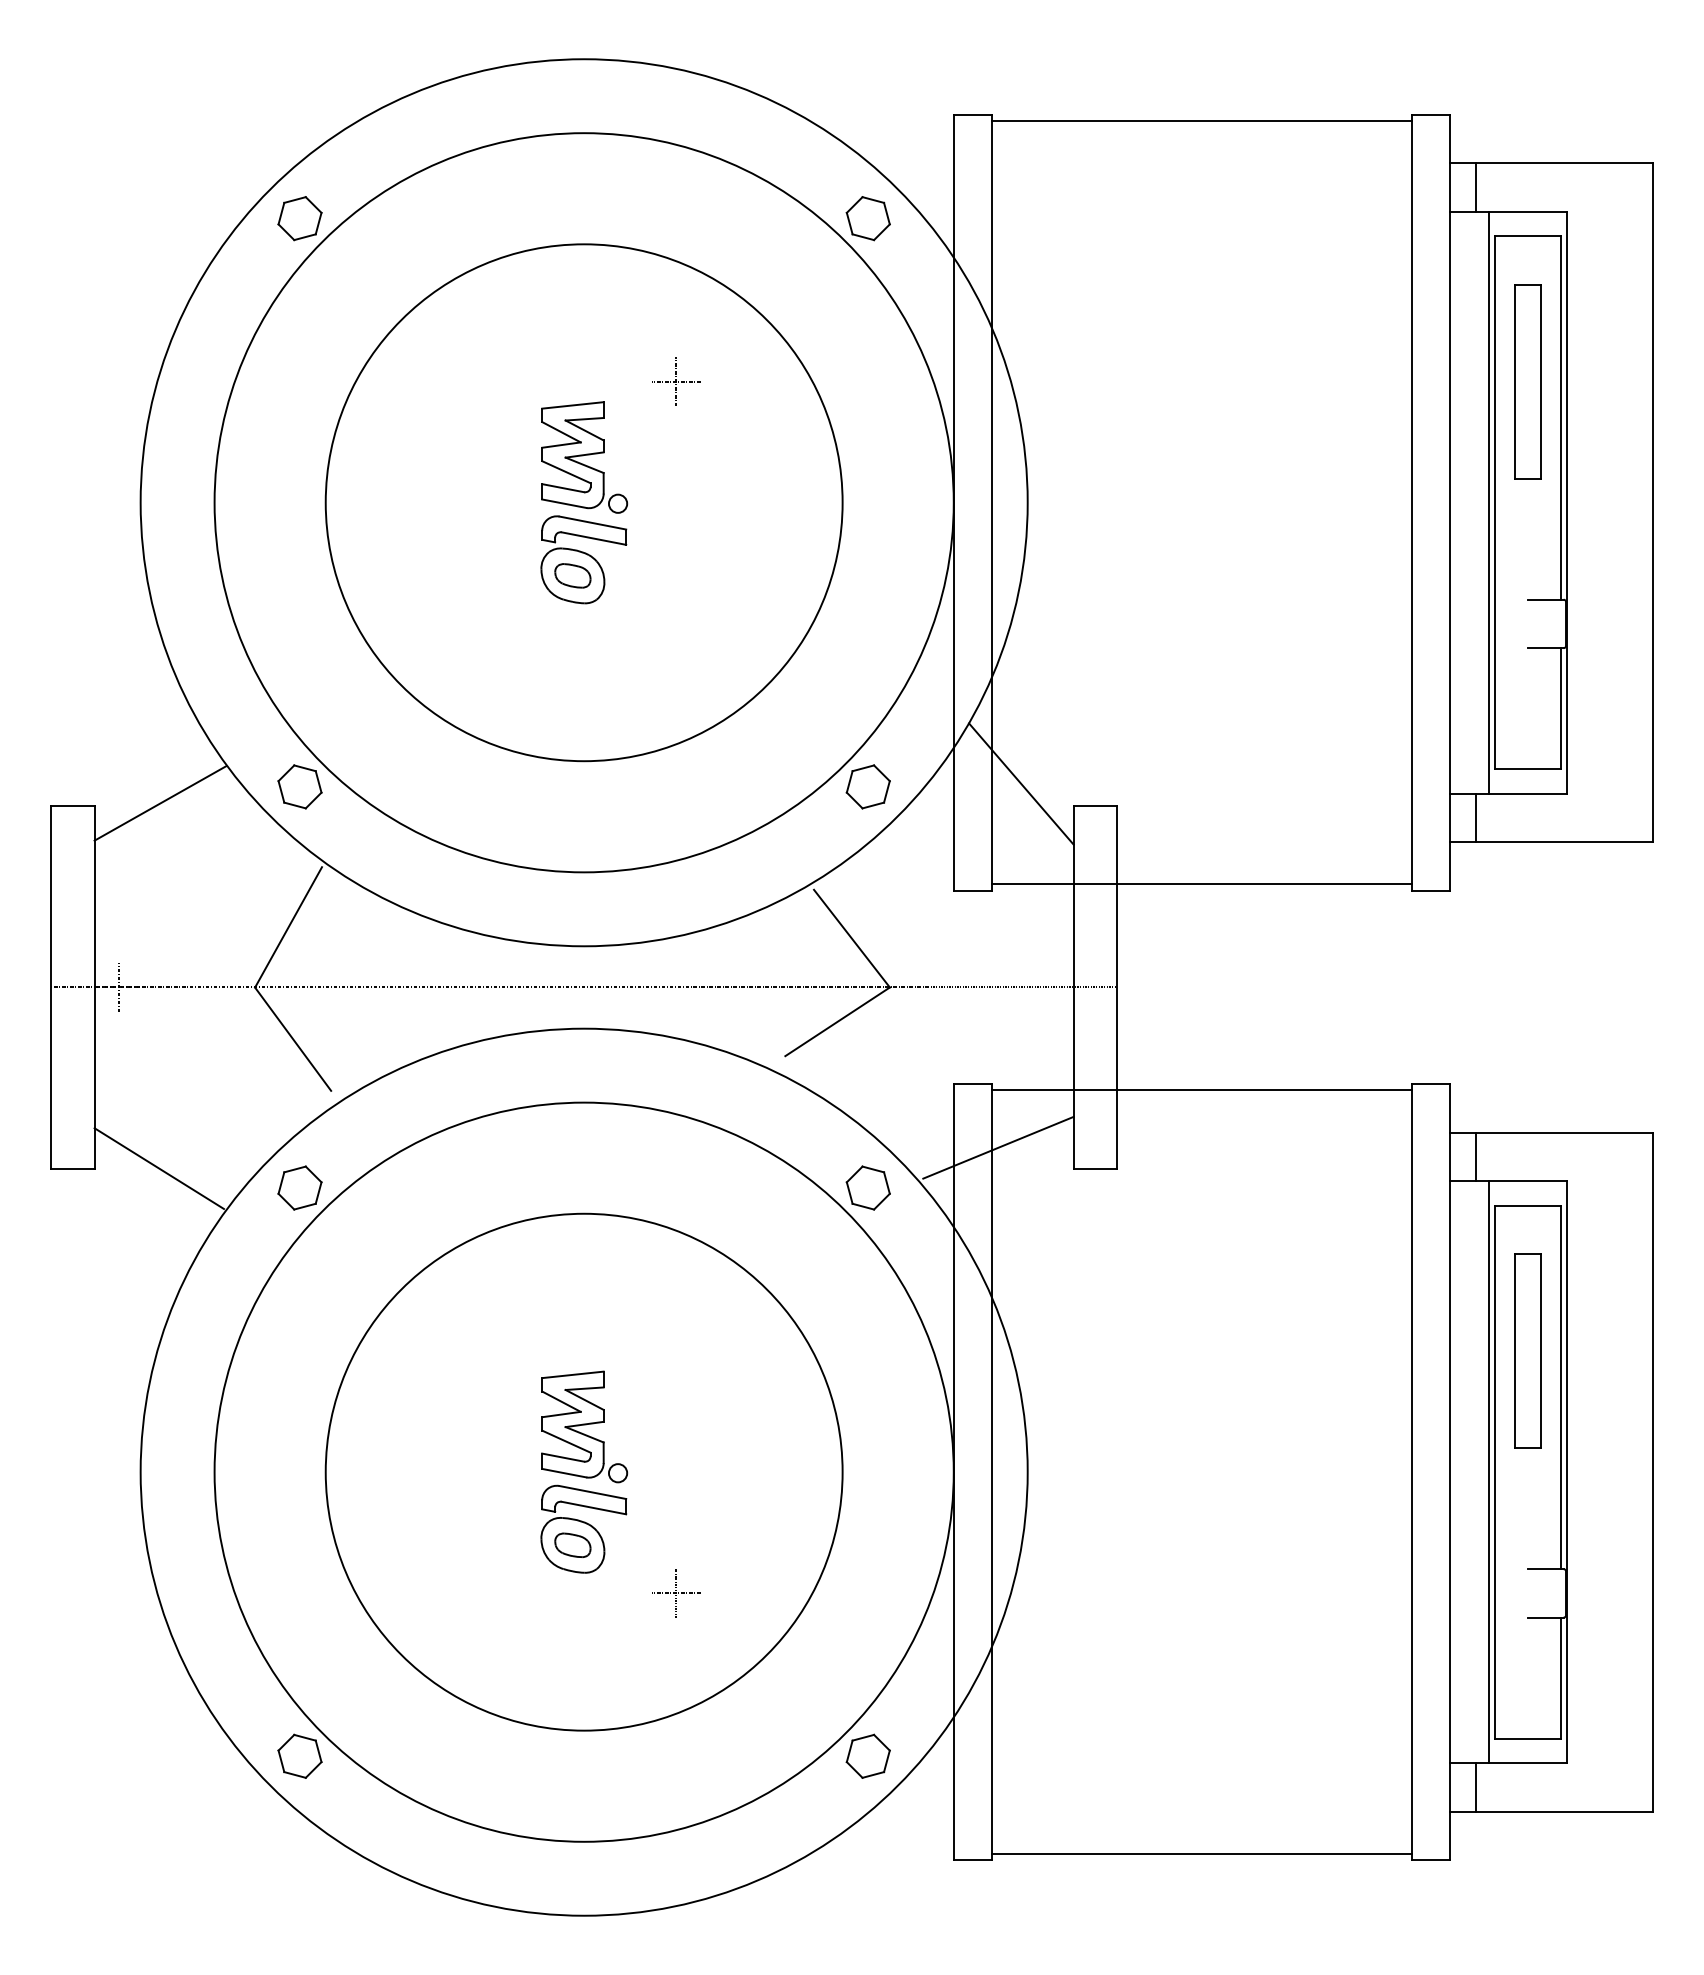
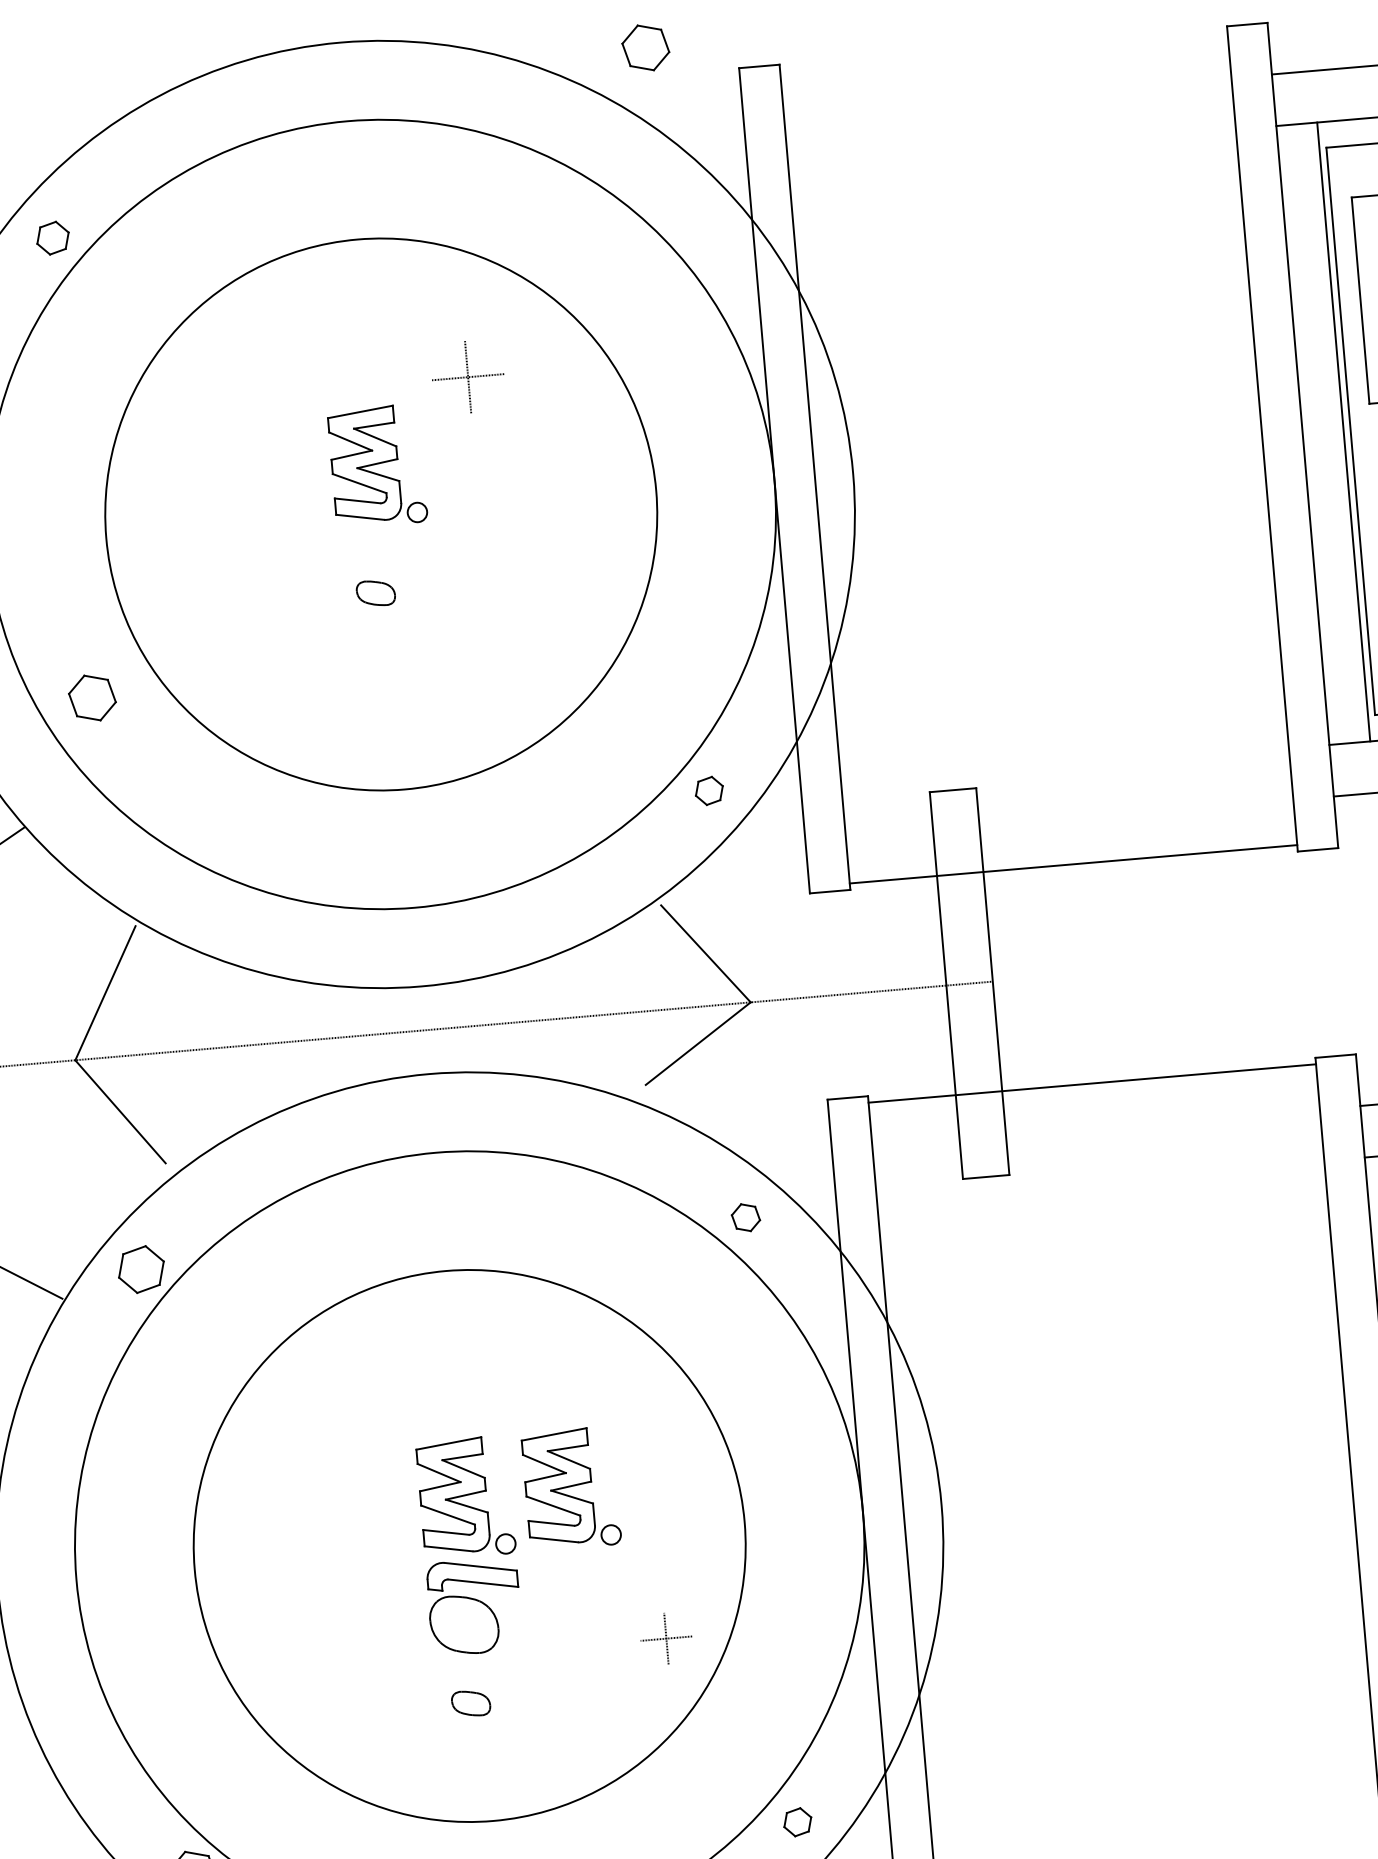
line: (1201, 121) -> (1003, 52), removed
line: (1475, 187) -> (1300, 97), removed
part: (299, 218) -> (52, 238), size x0.7
part: (867, 218) -> (644, 47), moved
part: (676, 381) -> (468, 377), size x1.4
part: (583, 559) -> (385, 574), removed
line: (1021, 783) -> (872, 773), removed
part: (299, 786) -> (91, 697), moved
part: (867, 786) -> (708, 790), size x0.6
line: (1475, 817) -> (1358, 768), removed
line: (998, 1147) -> (880, 1162), removed
part: (867, 1187) -> (745, 1217), size x0.6
part: (683, 1426) -> (571, 1488), added
part: (572, 1544) -> (470, 1702), moved
part: (676, 1593) -> (666, 1638), moved
part: (867, 1755) -> (796, 1821), size x0.6

